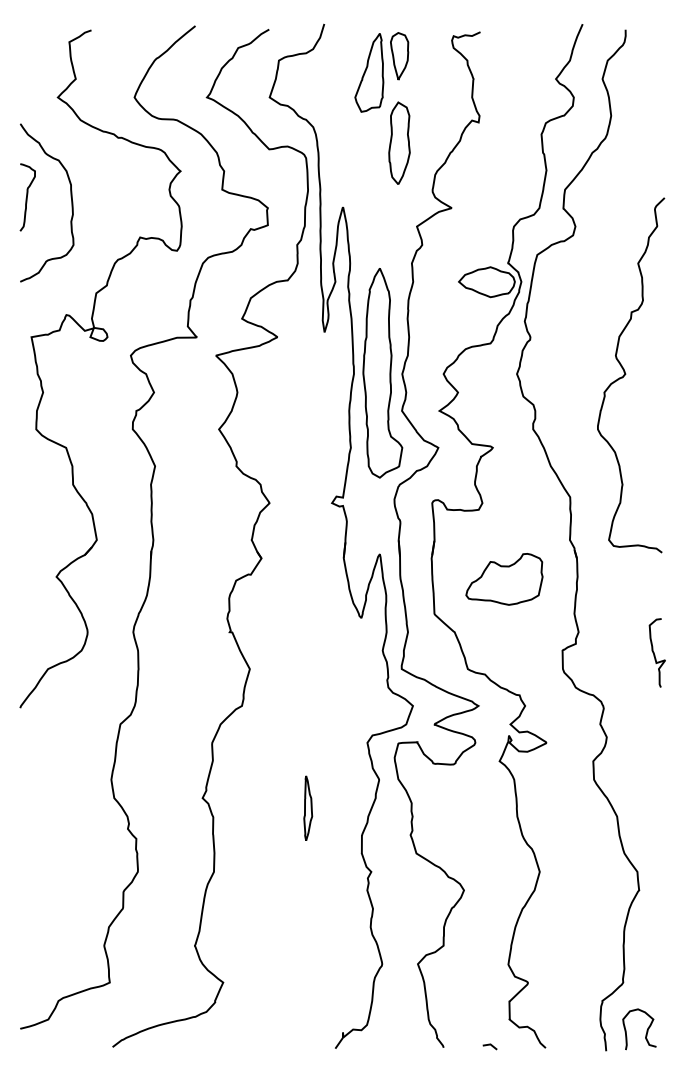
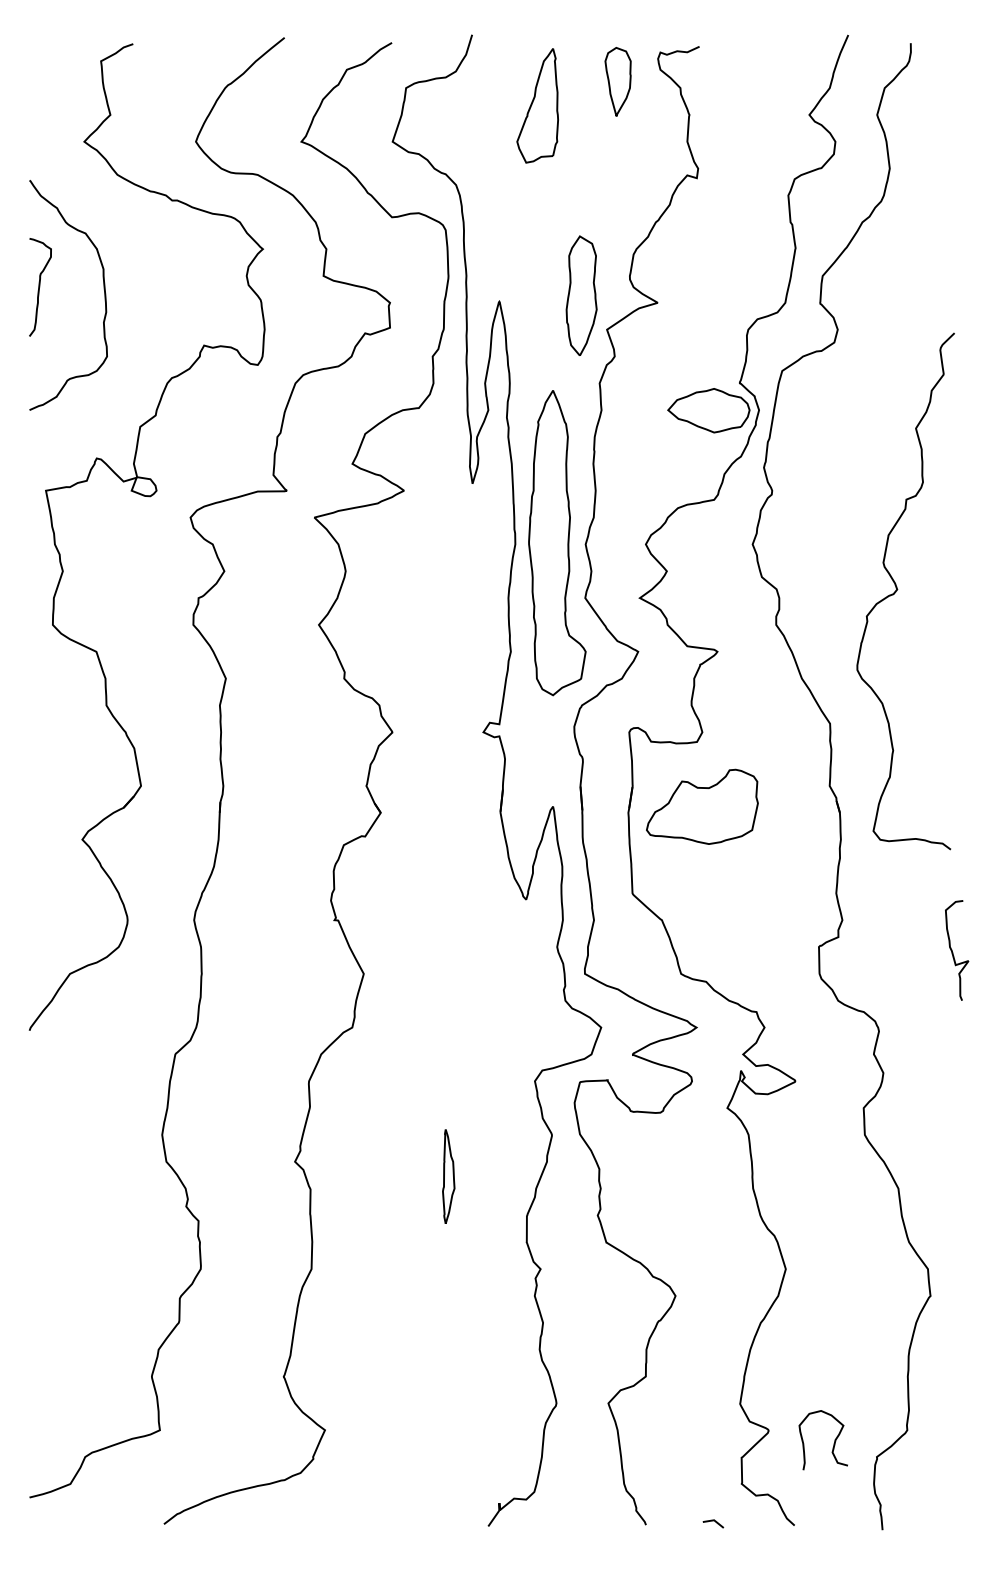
part: (399, 56) -> (618, 82), moved
part: (399, 142) -> (581, 294), moved
curve: (626, 374) -> (898, 590), moved
part: (504, 579) -> (702, 807), moved
curve: (646, 1030) -> (833, 1441), moved

